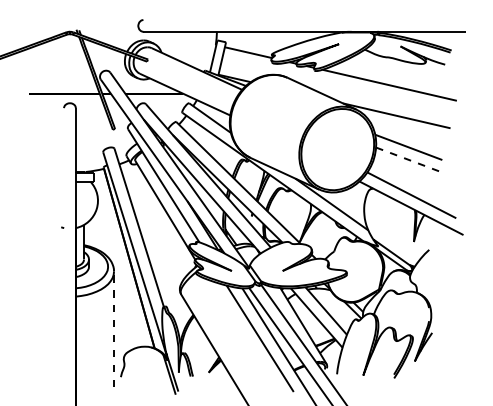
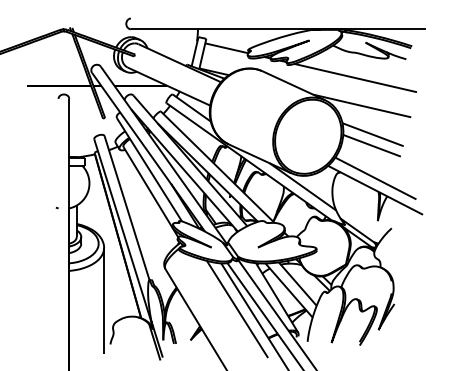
line: (407, 159) -> (371, 145), dashed -> solid
line: (114, 329) -> (104, 300), dashed -> solid

